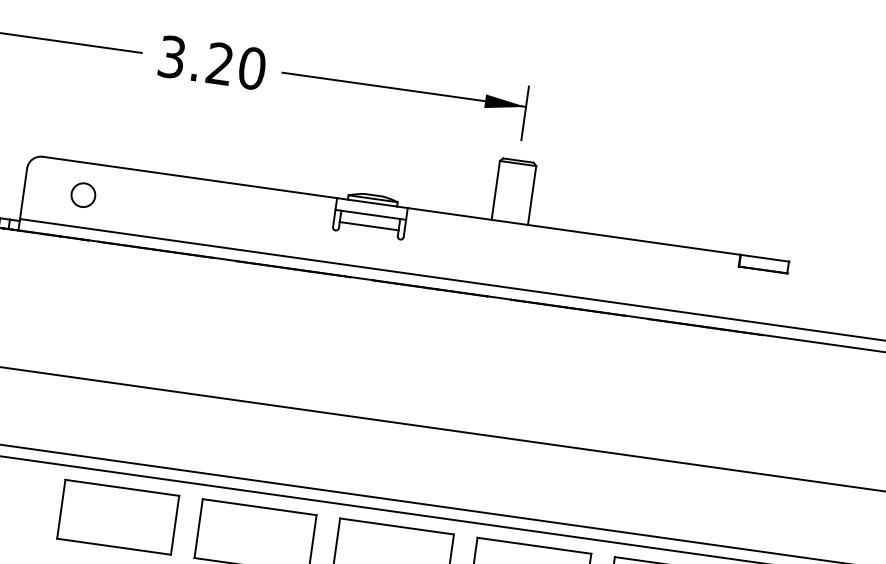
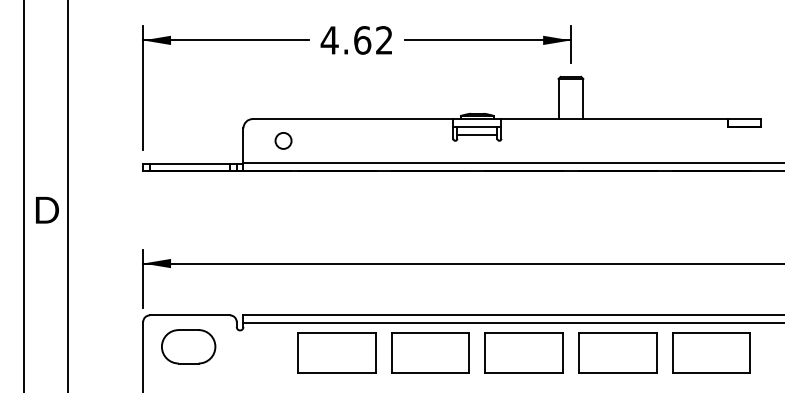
text: (211, 62) -> (356, 40), 3.20 -> 4.62

